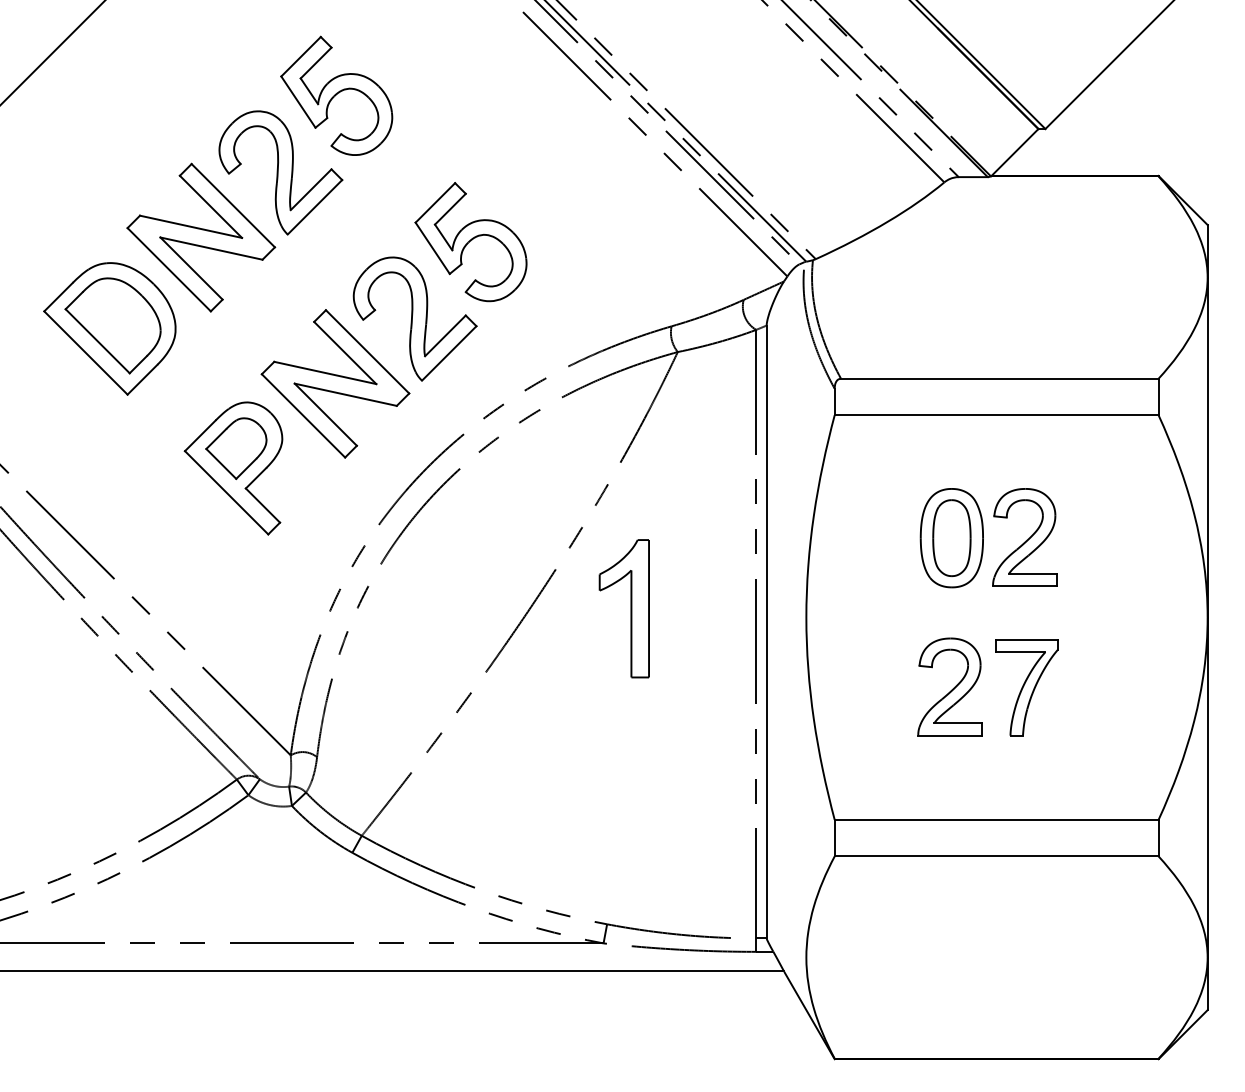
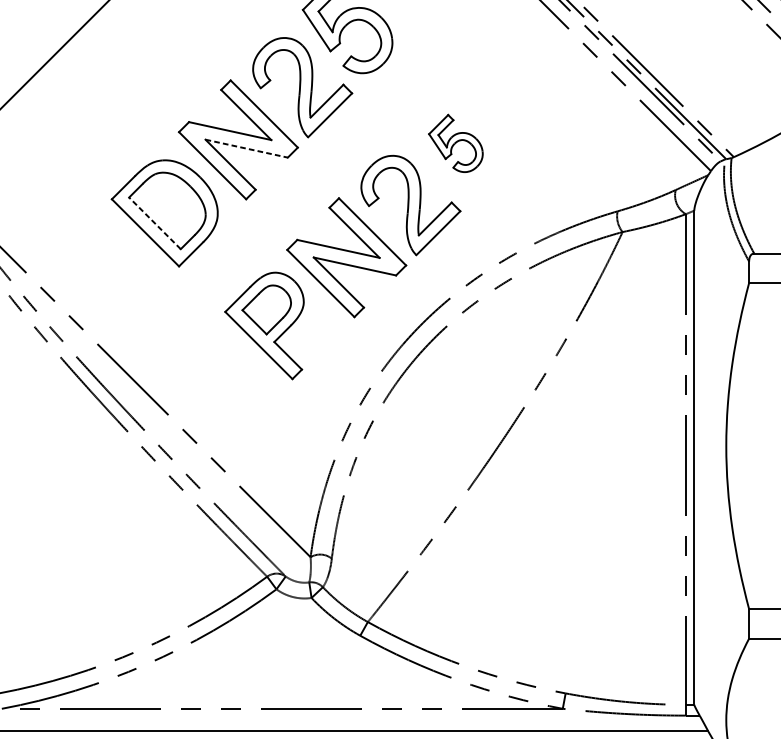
part: (470, 242) -> (455, 143), size x0.6
line: (211, 248) -> (246, 148), solid -> dashed
line: (97, 340) -> (154, 222), solid -> dashed
part: (630, 608) -> (584, 438), removed

